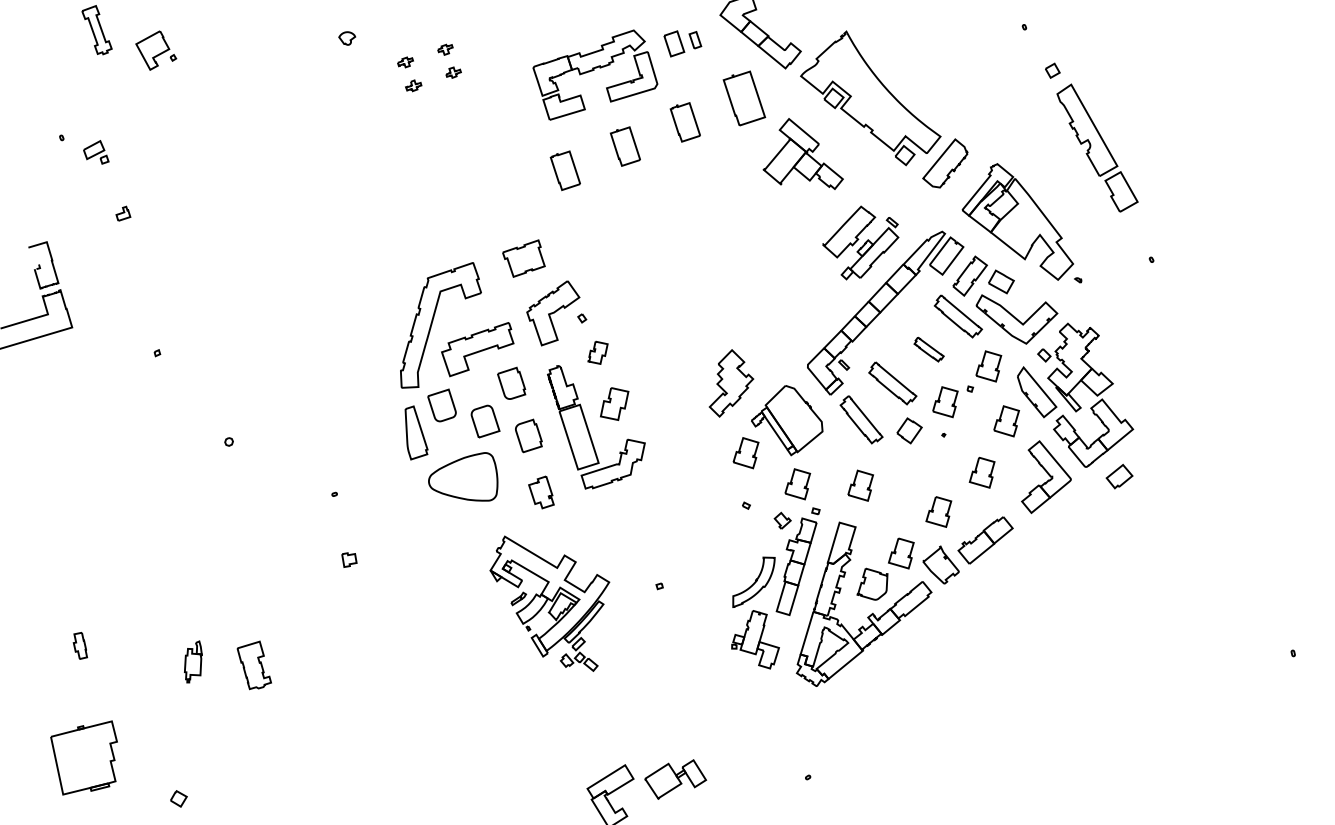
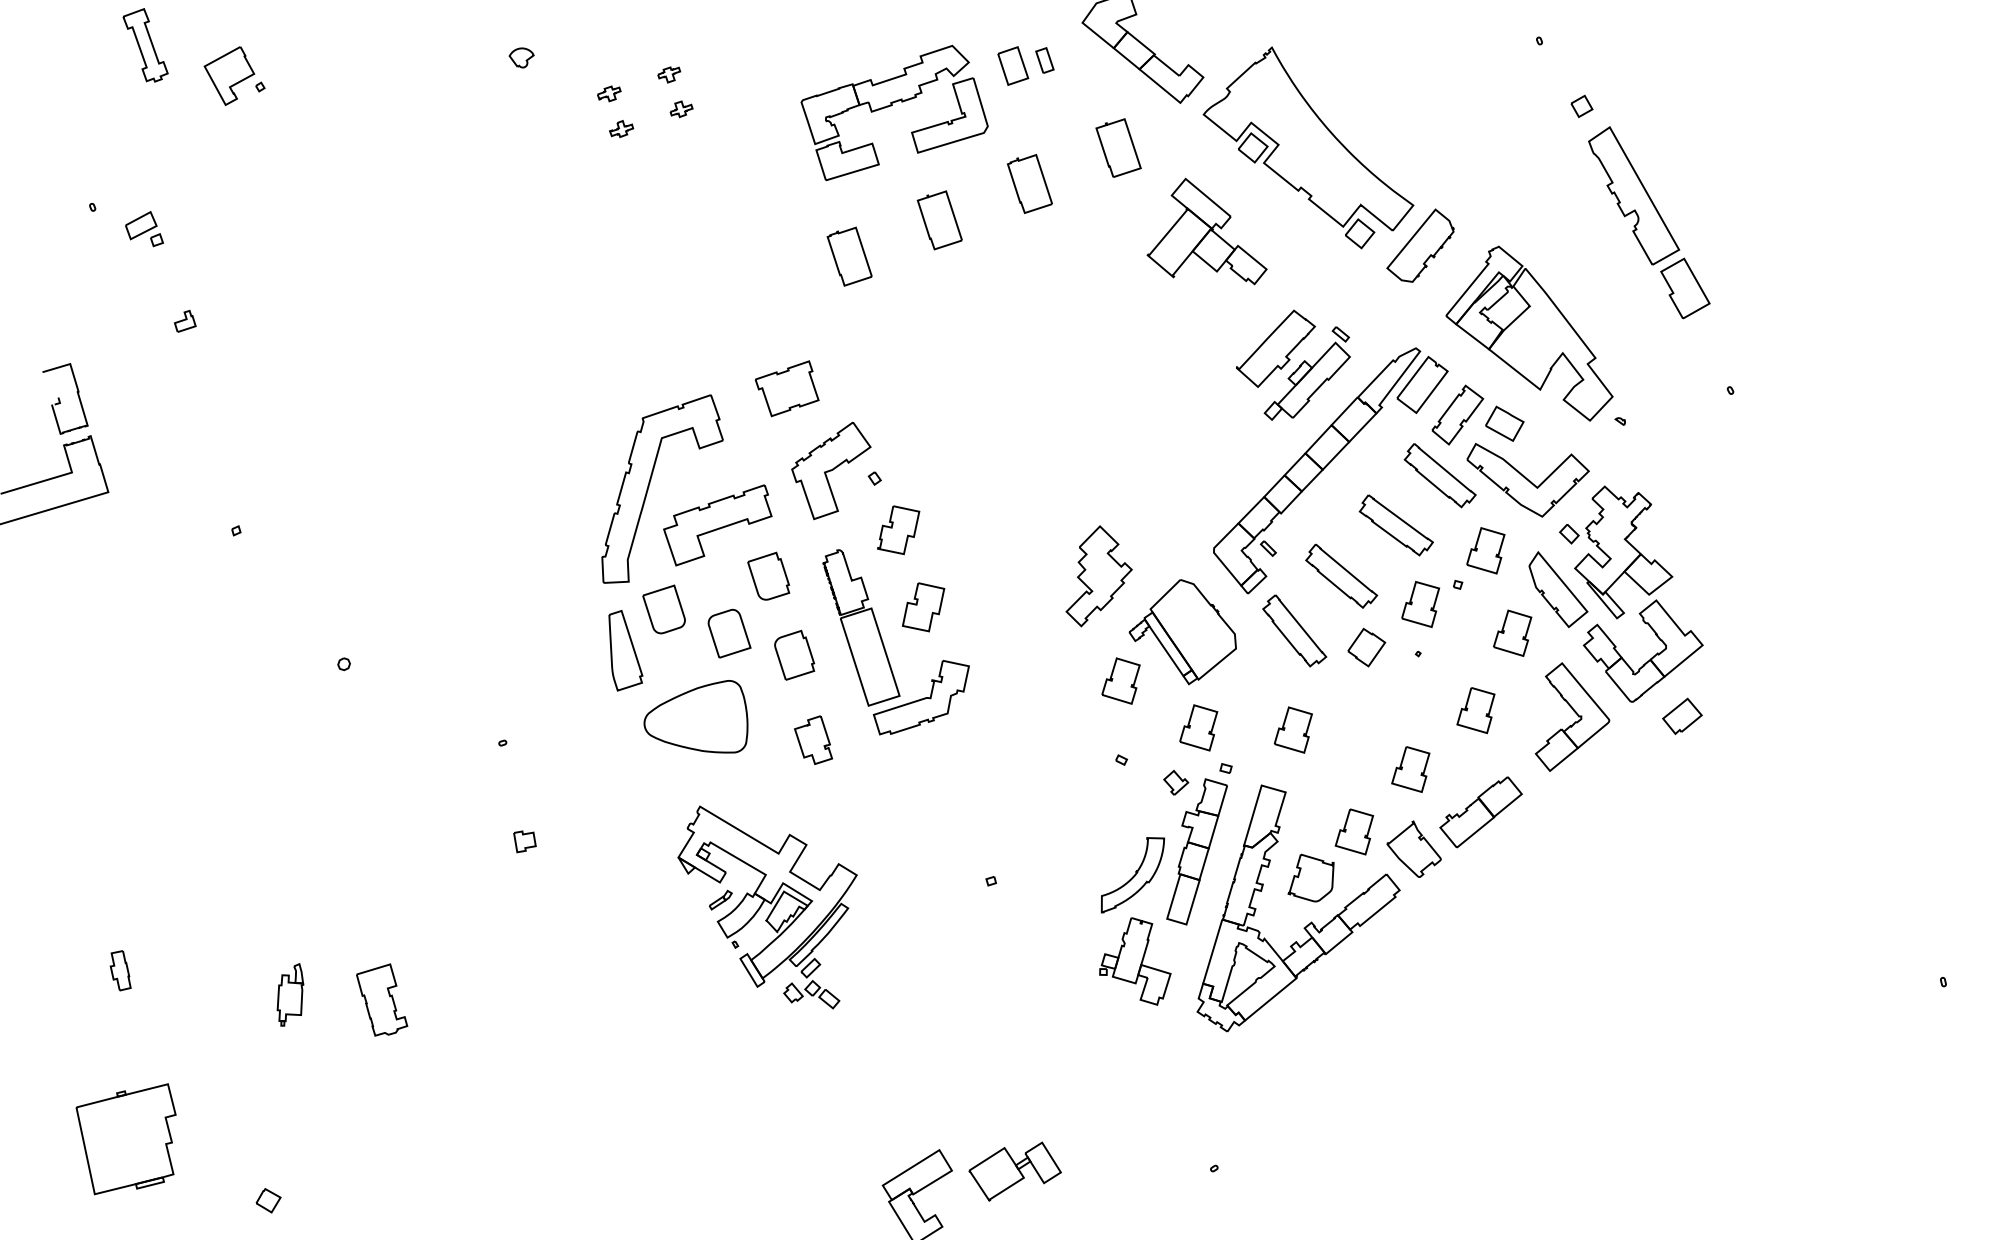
part: (744, 98) -> (1118, 148), size x0.71
part: (928, 349) -> (1395, 525), size x1.67
part: (597, 352) -> (897, 529), size x1.43
part: (549, 603) -> (767, 907), moved

